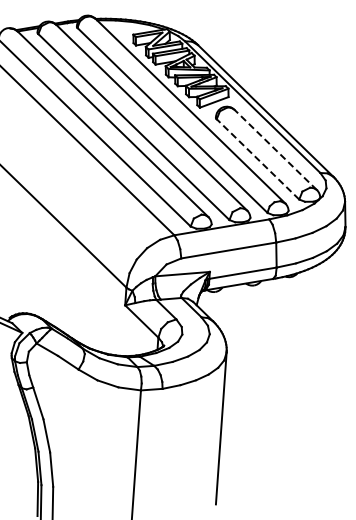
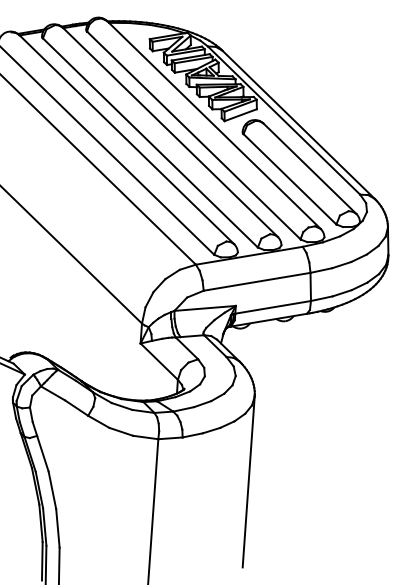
line: (275, 149) -> (309, 168), dashed -> solid
line: (258, 159) -> (290, 179), dashed -> solid

